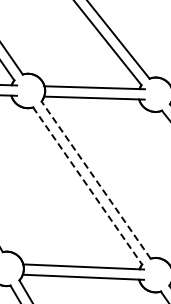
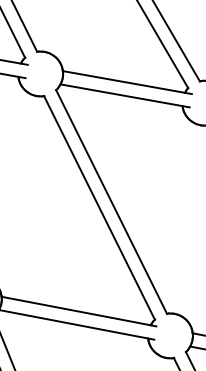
line: (96, 180) -> (112, 202), dashed -> solid
line: (87, 186) -> (99, 208), dashed -> solid

